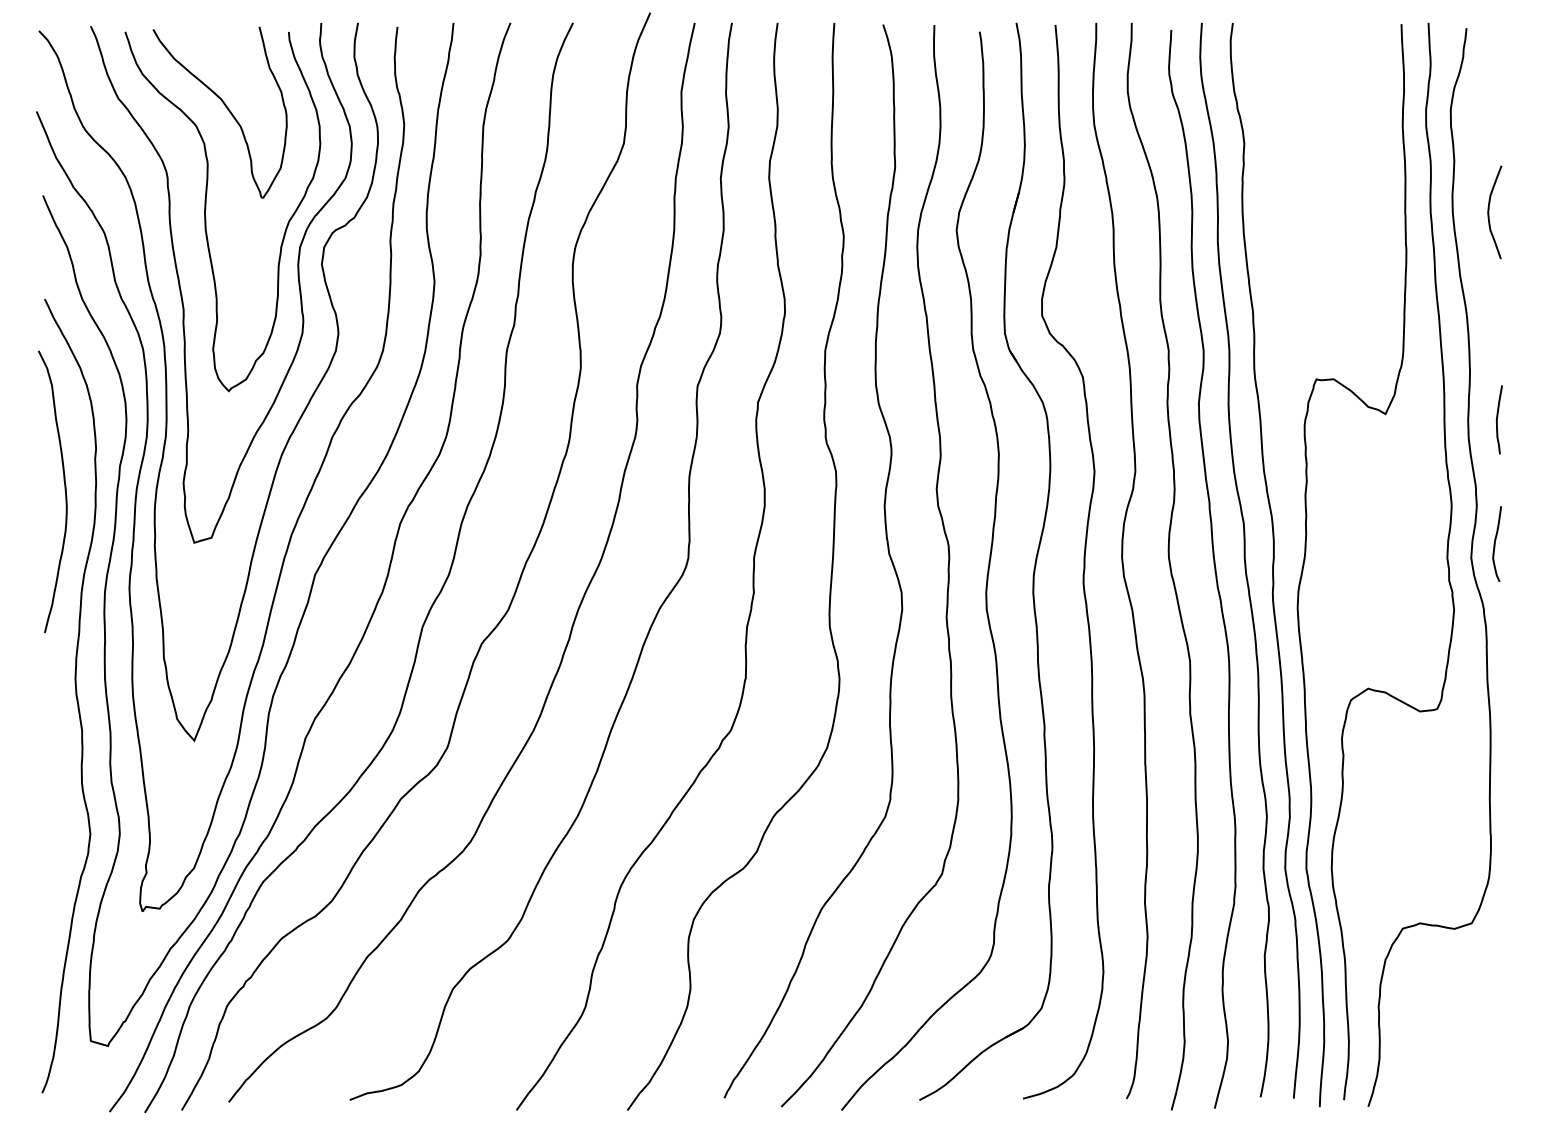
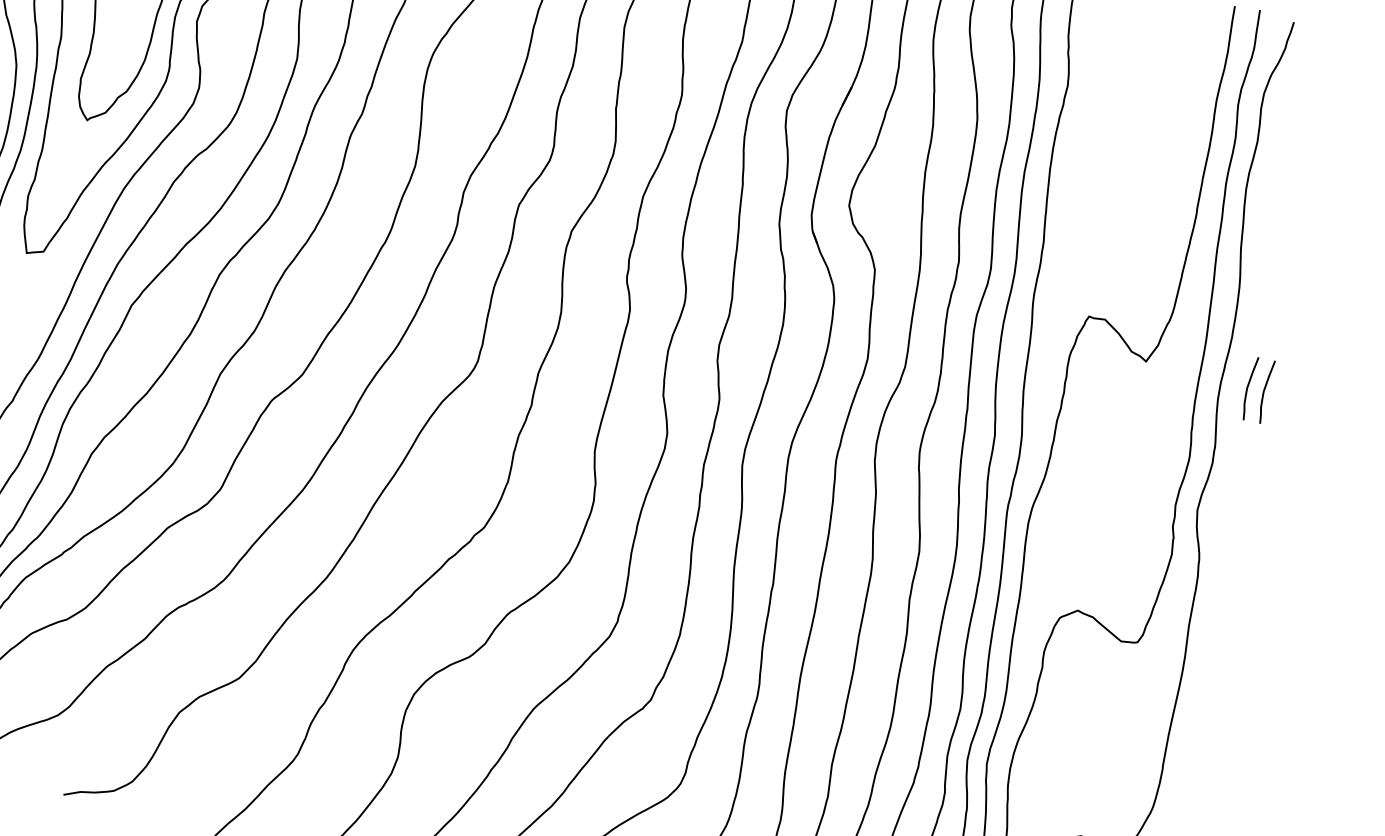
curve: (1489, 212) -> (1279, 195), removed
curve: (1515, 419) -> (1264, 391), added
curve: (1495, 543) -> (1222, 501), removed

